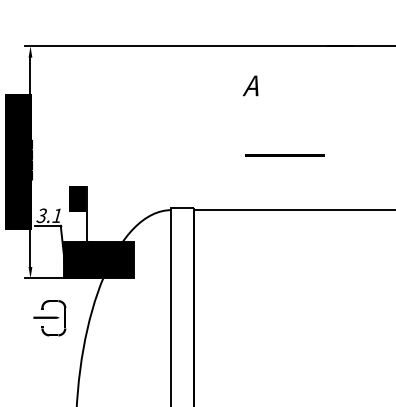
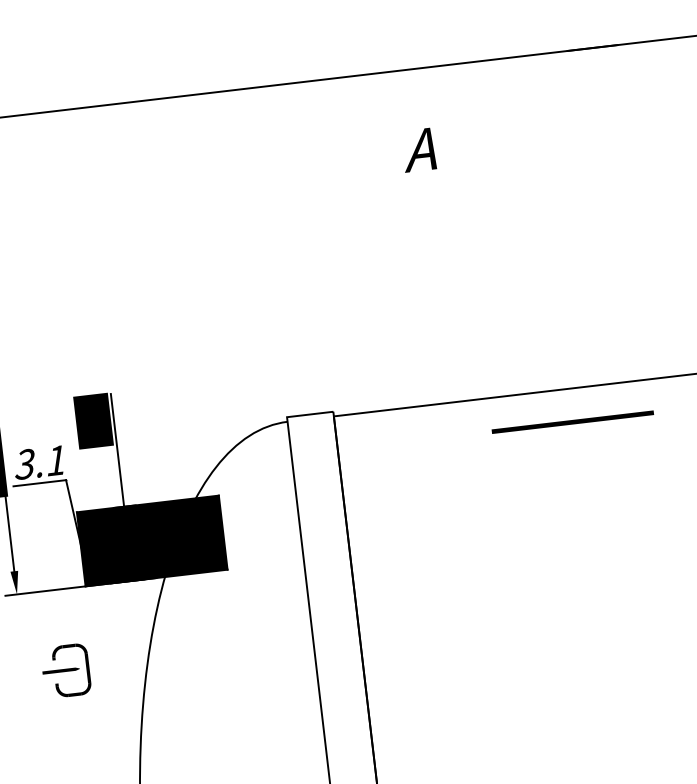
line: (284, 155) -> (572, 422), moved
part: (49, 318) -> (65, 671), size x0.7

